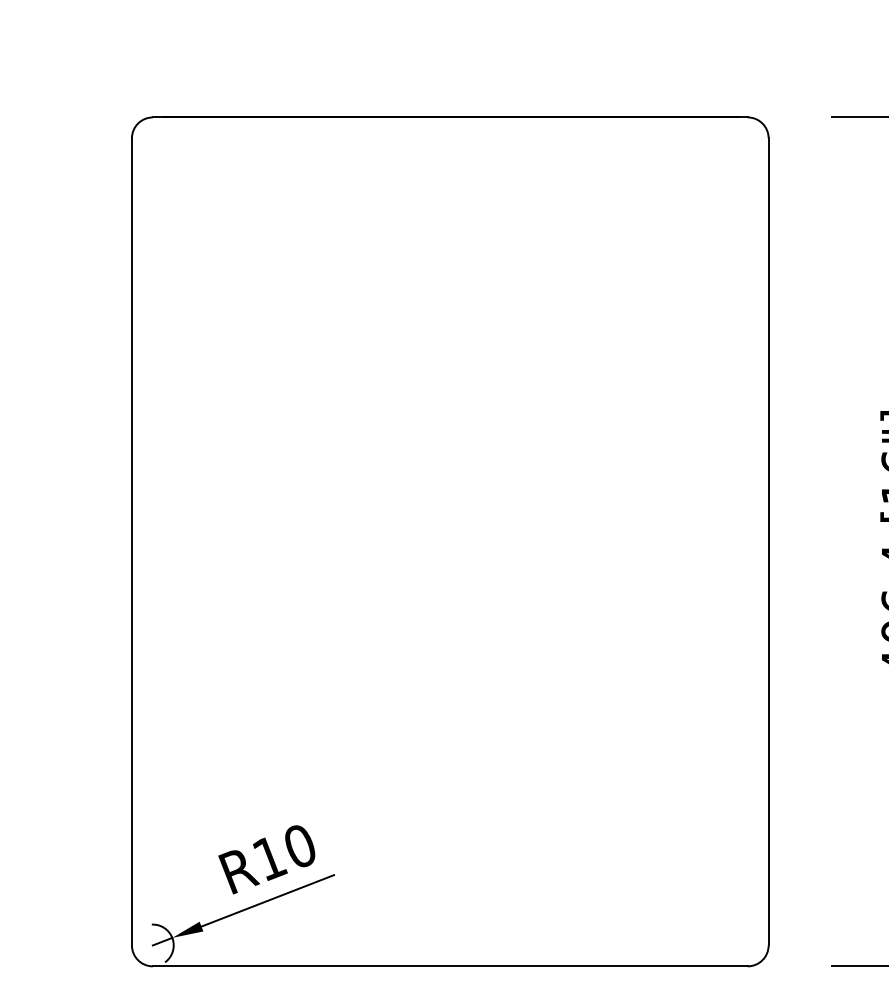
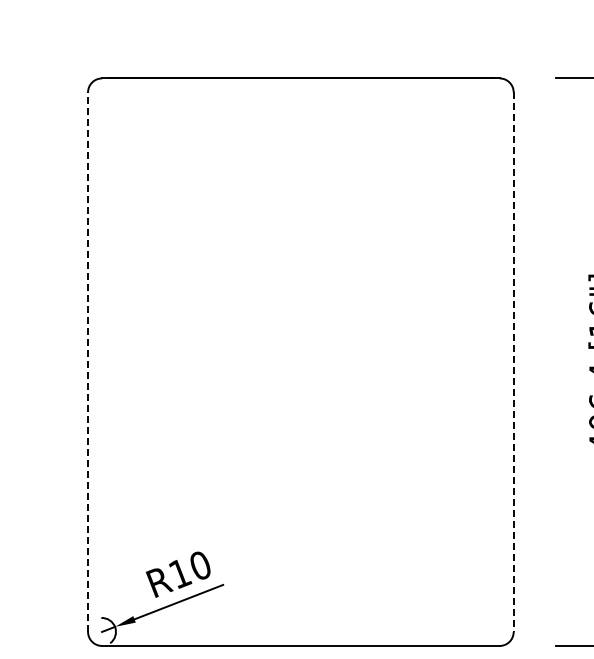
line: (132, 542) -> (88, 362), solid -> dashed
line: (768, 542) -> (513, 362), solid -> dashed

